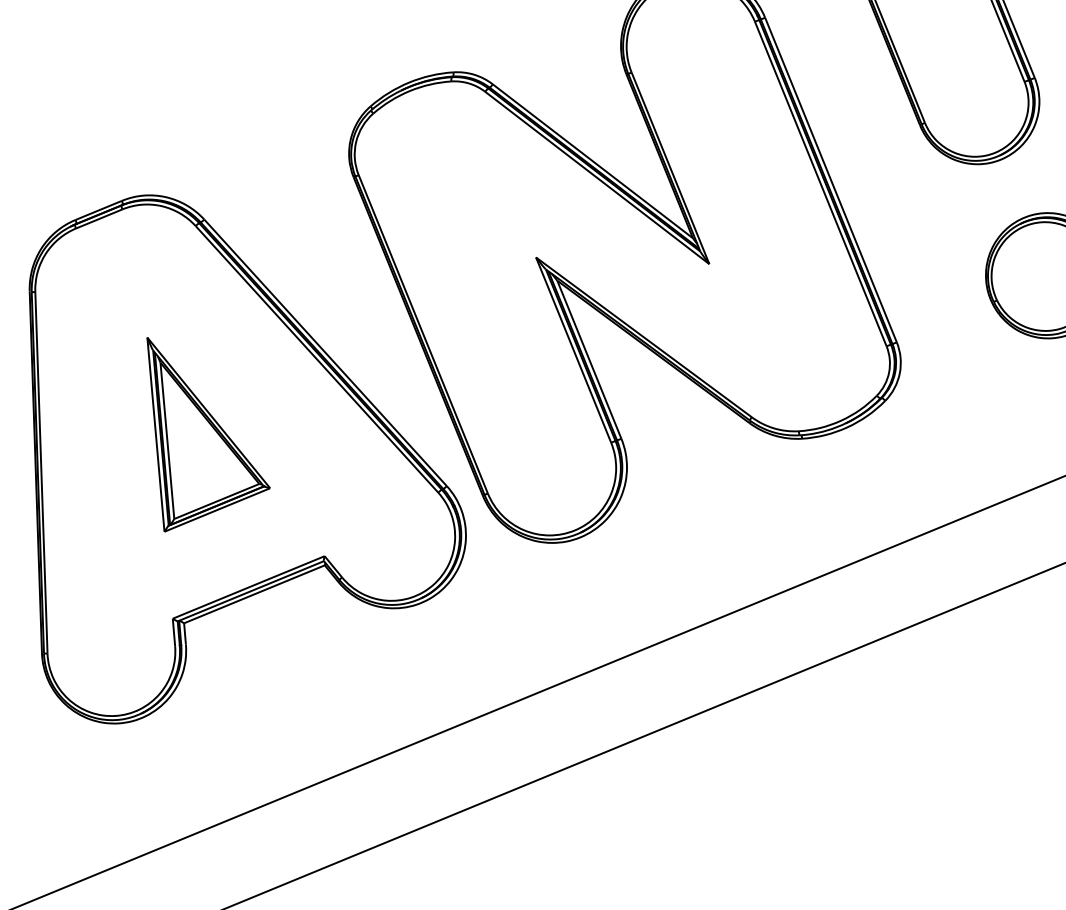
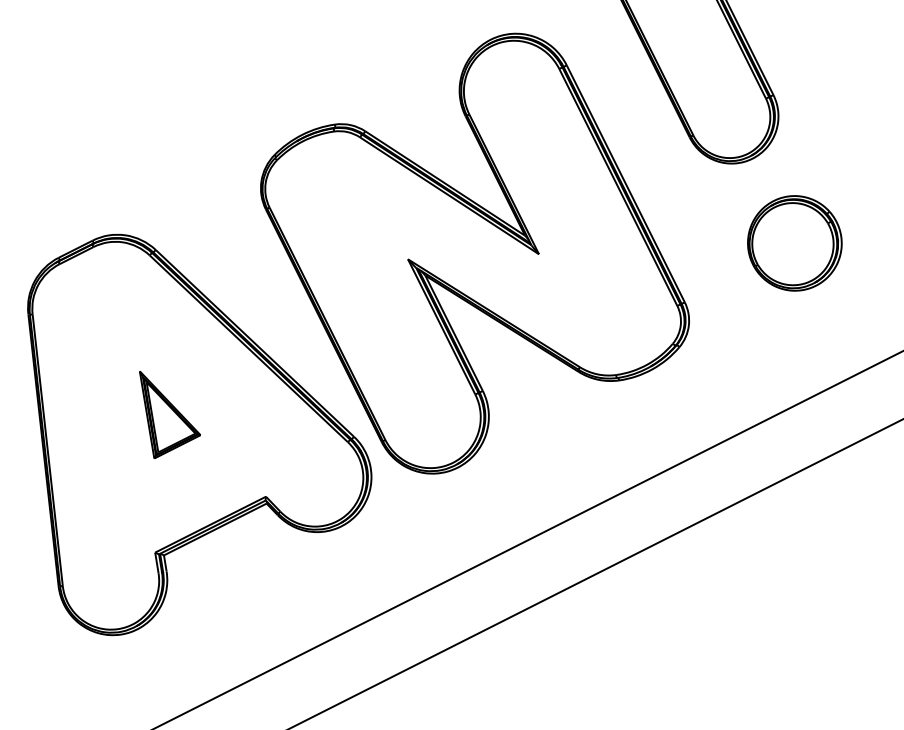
part: (205, 437) -> (169, 414), size x0.6

